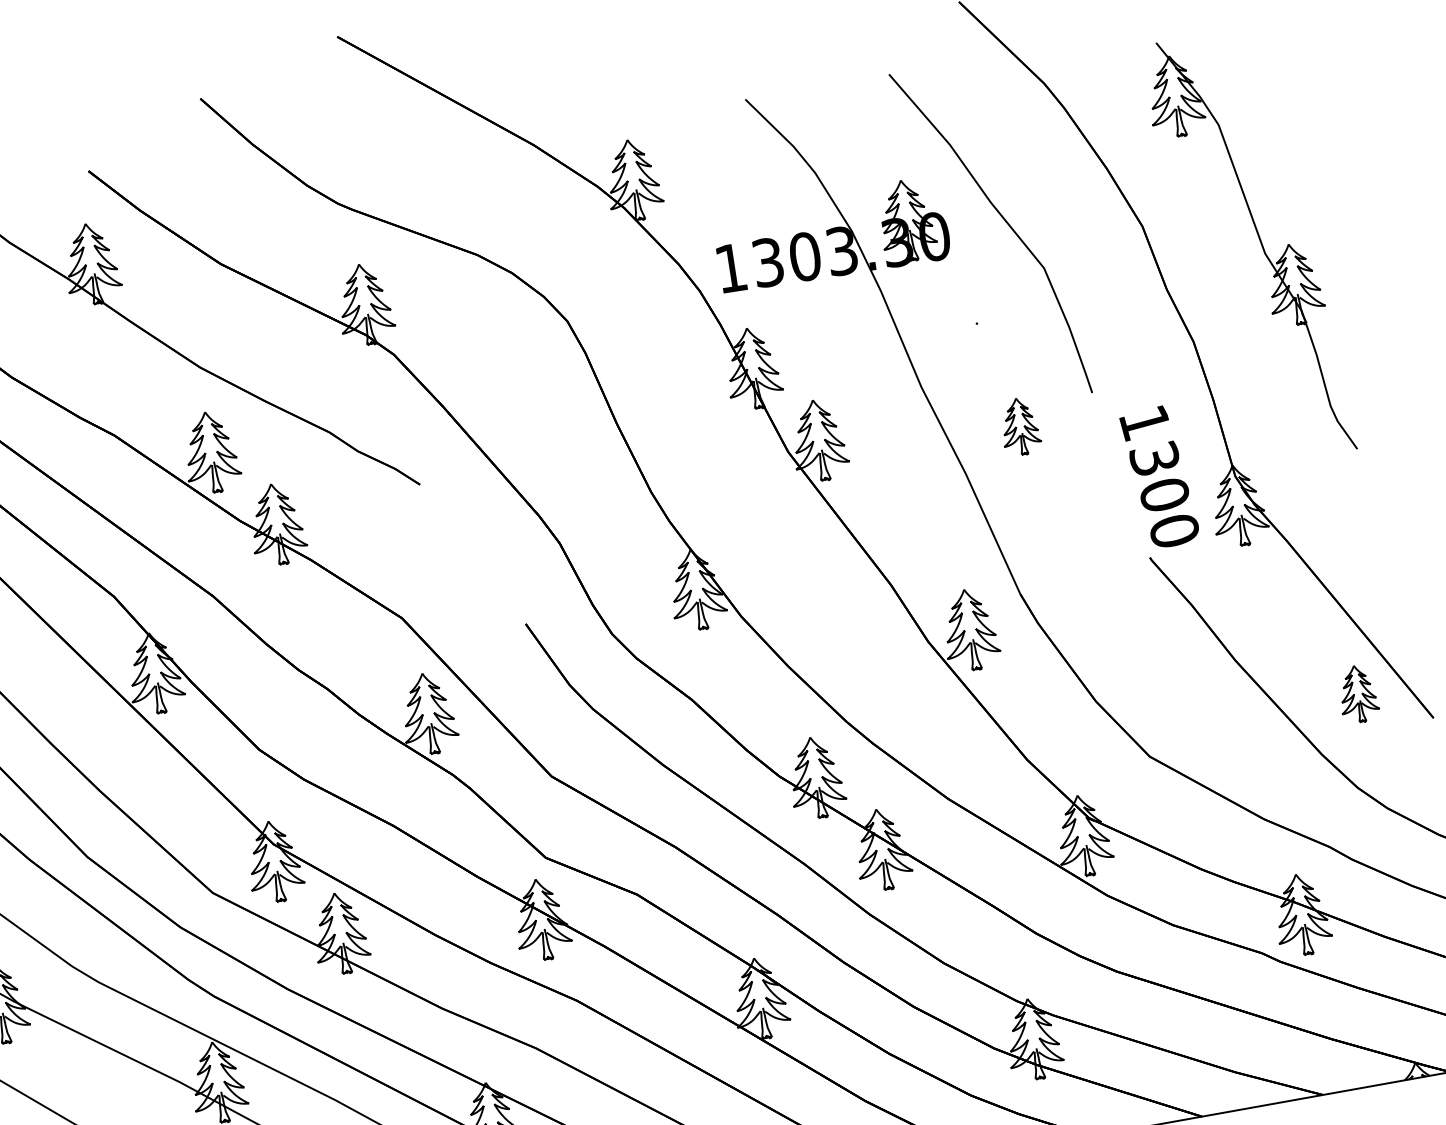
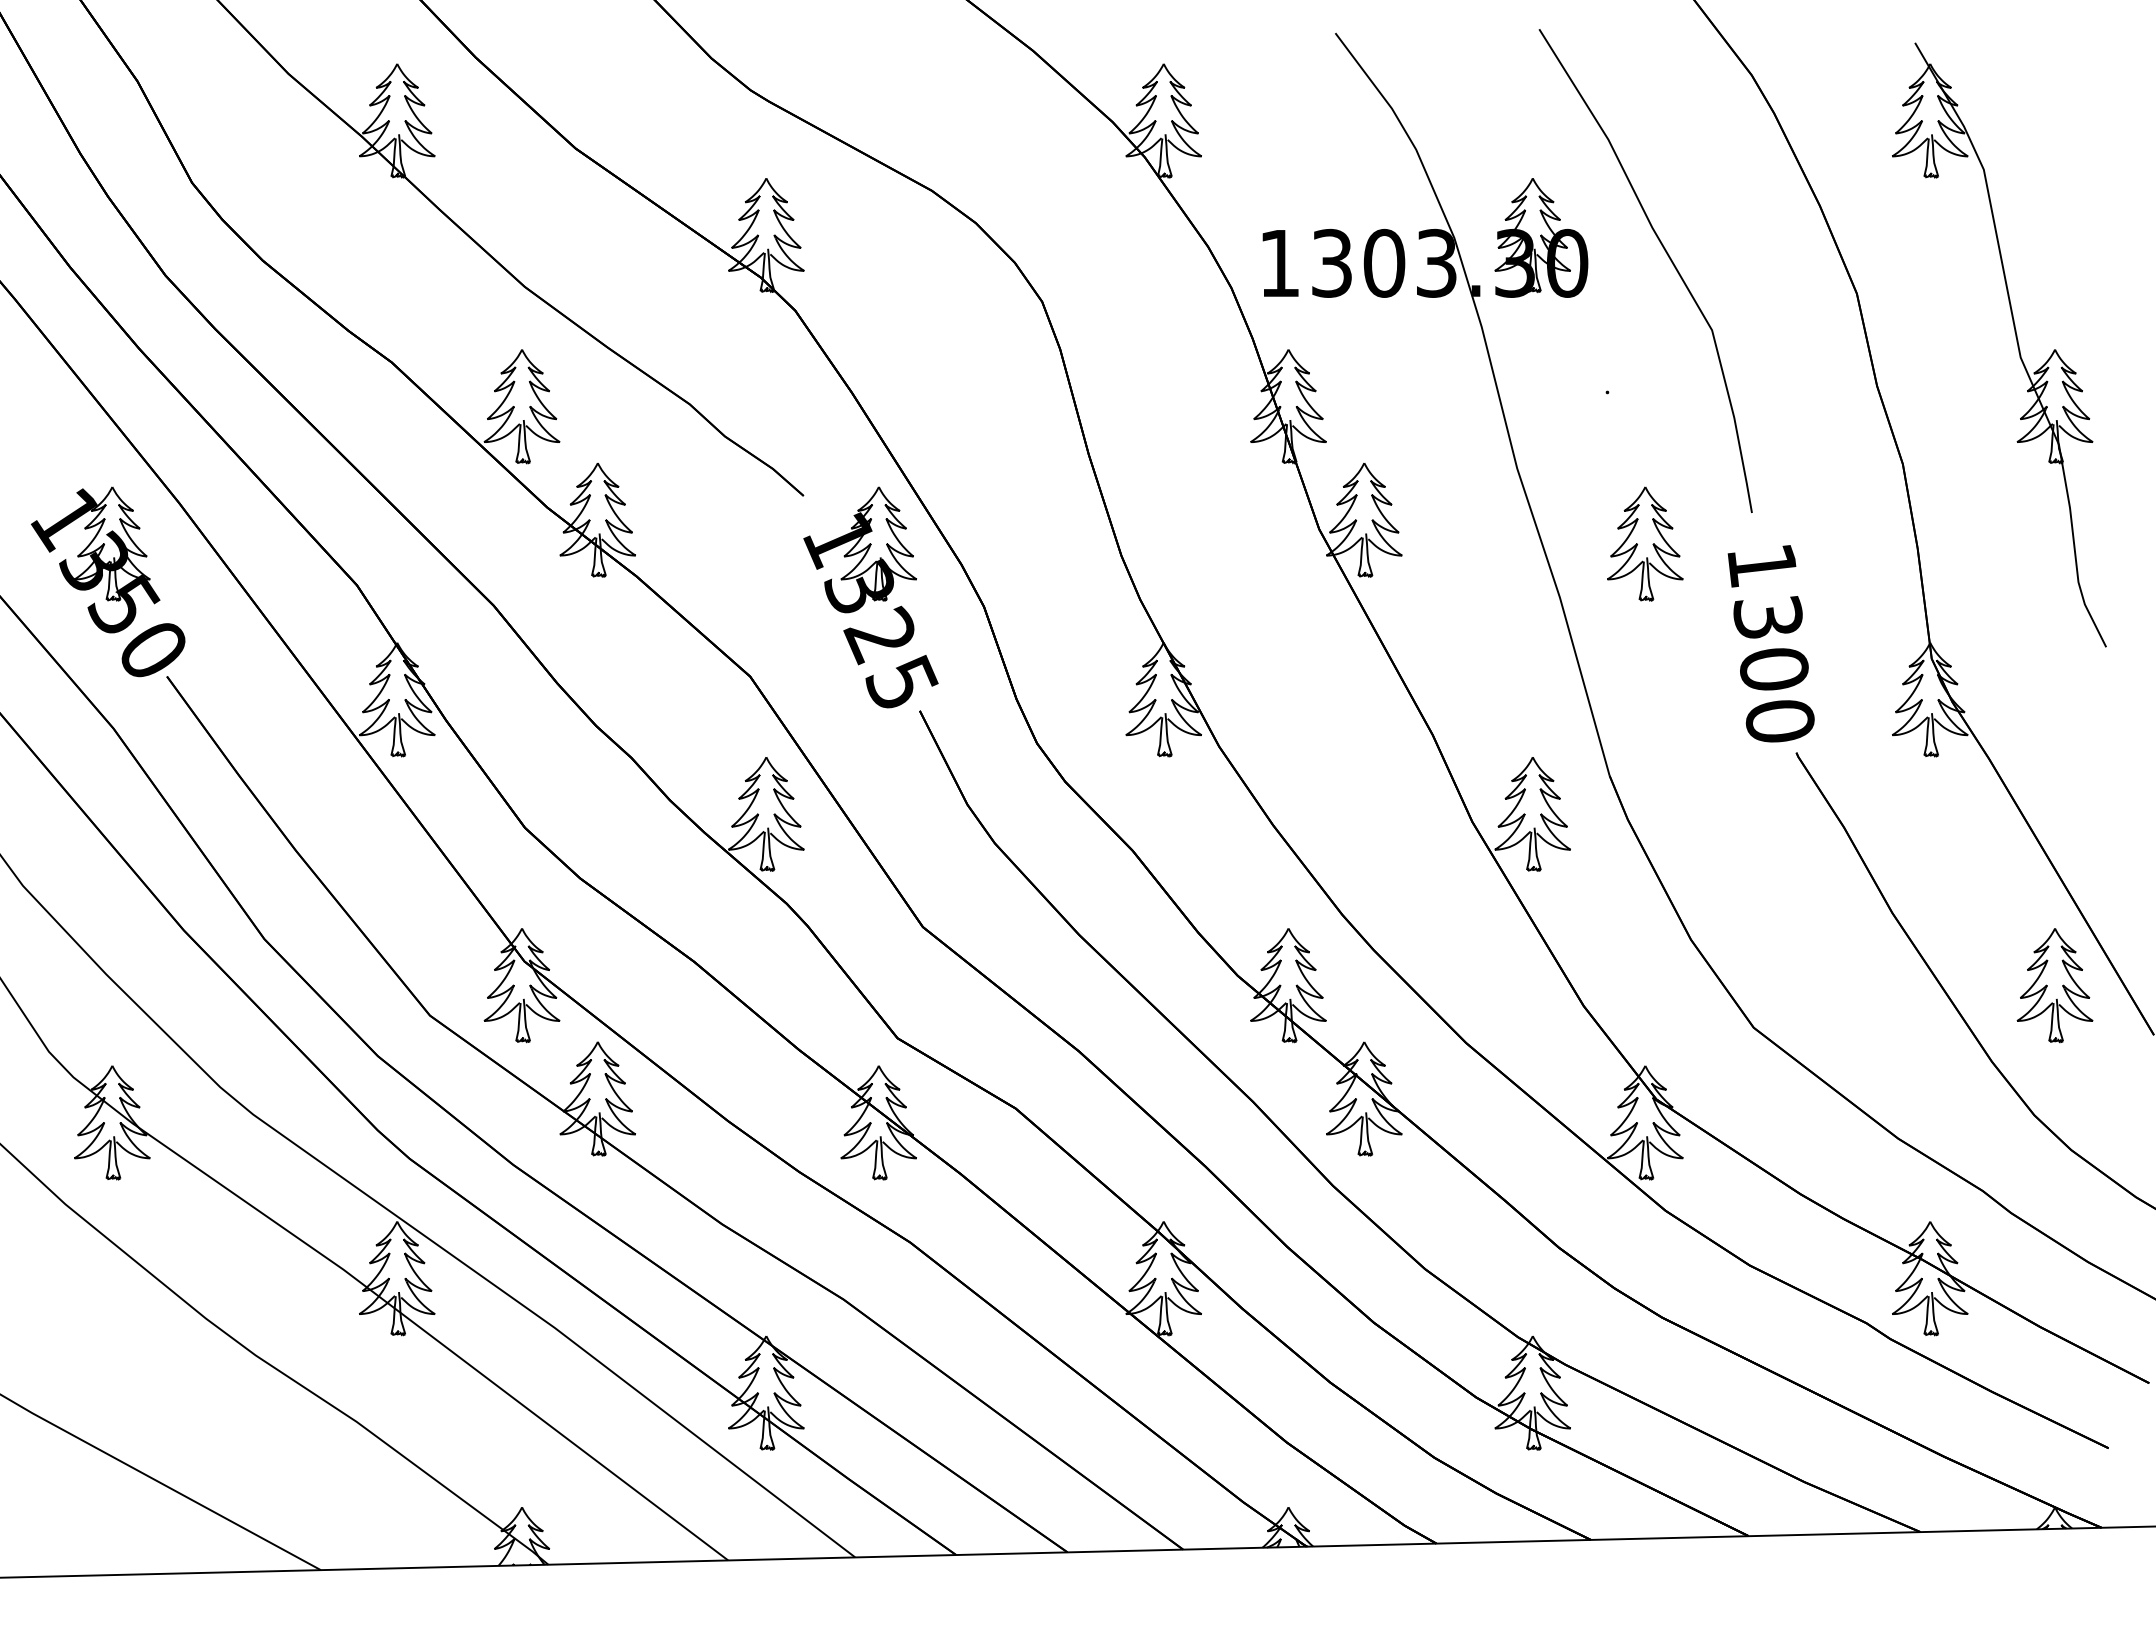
part: (1020, 426) -> (1645, 543), size x1.43
text: (1159, 477) -> (1770, 643), moved
part: (478, 549) -> (870, 597), added
part: (1357, 693) -> (2054, 985), size x1.43

